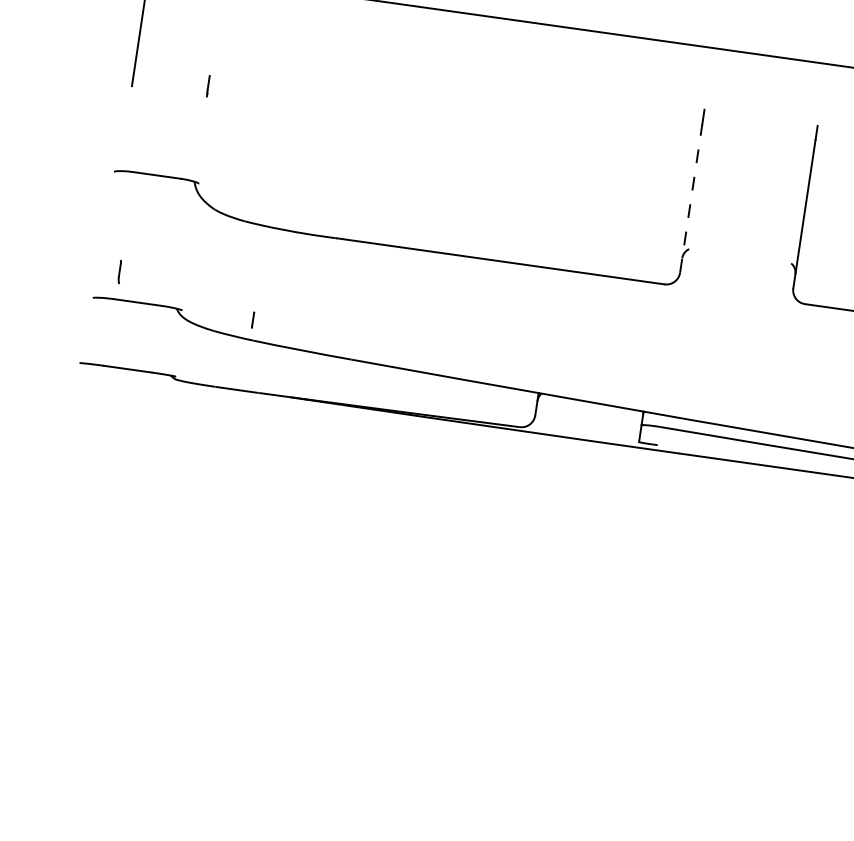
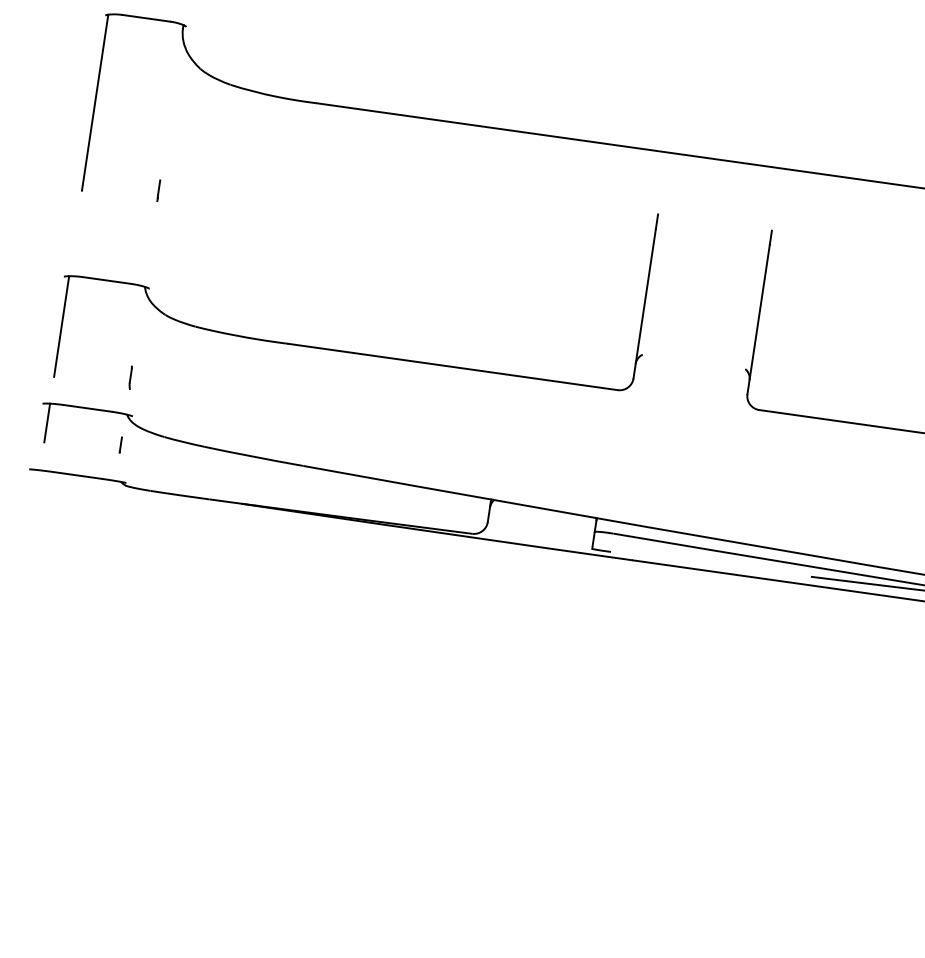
line: (691, 198) -> (644, 303), dashed -> solid
line: (111, 221) -> (61, 326), added
line: (119, 271) -> (130, 377), moved
line: (97, 316) -> (47, 422), added
line: (252, 319) -> (120, 444), moved

